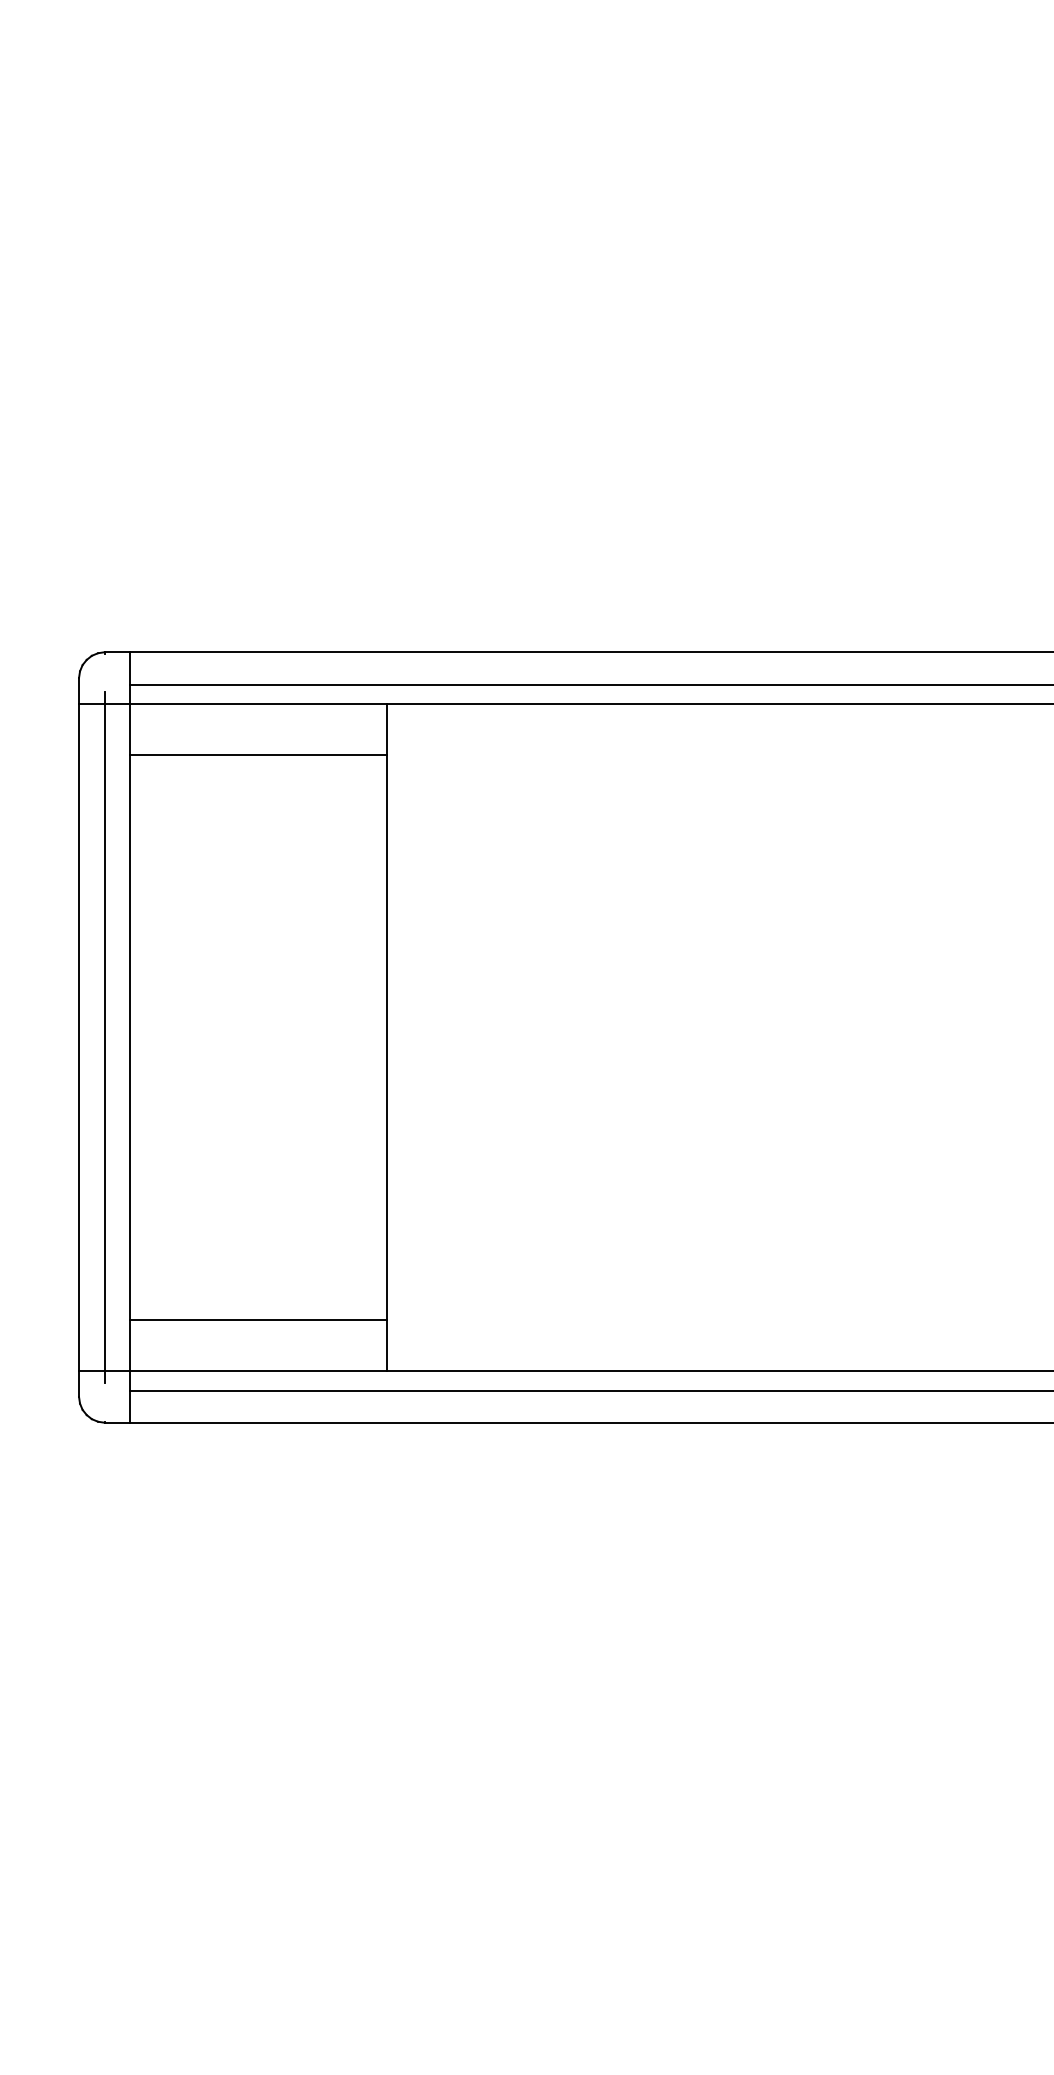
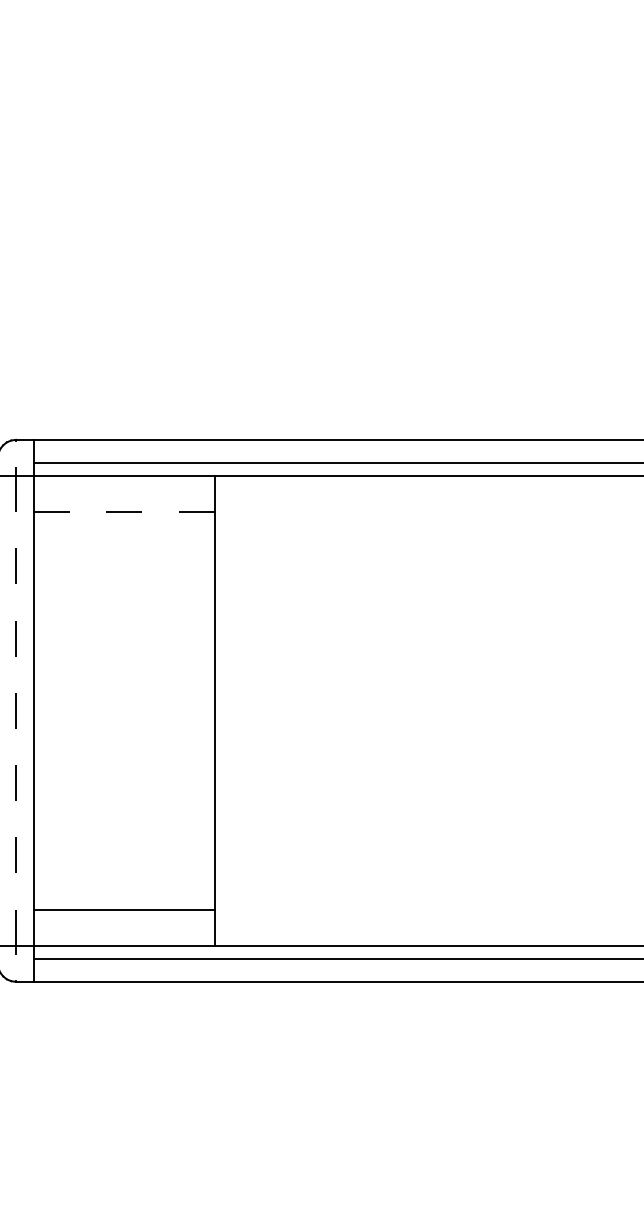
line: (259, 754) -> (124, 511), solid -> dashed
line: (104, 1037) -> (15, 710), solid -> dashed

